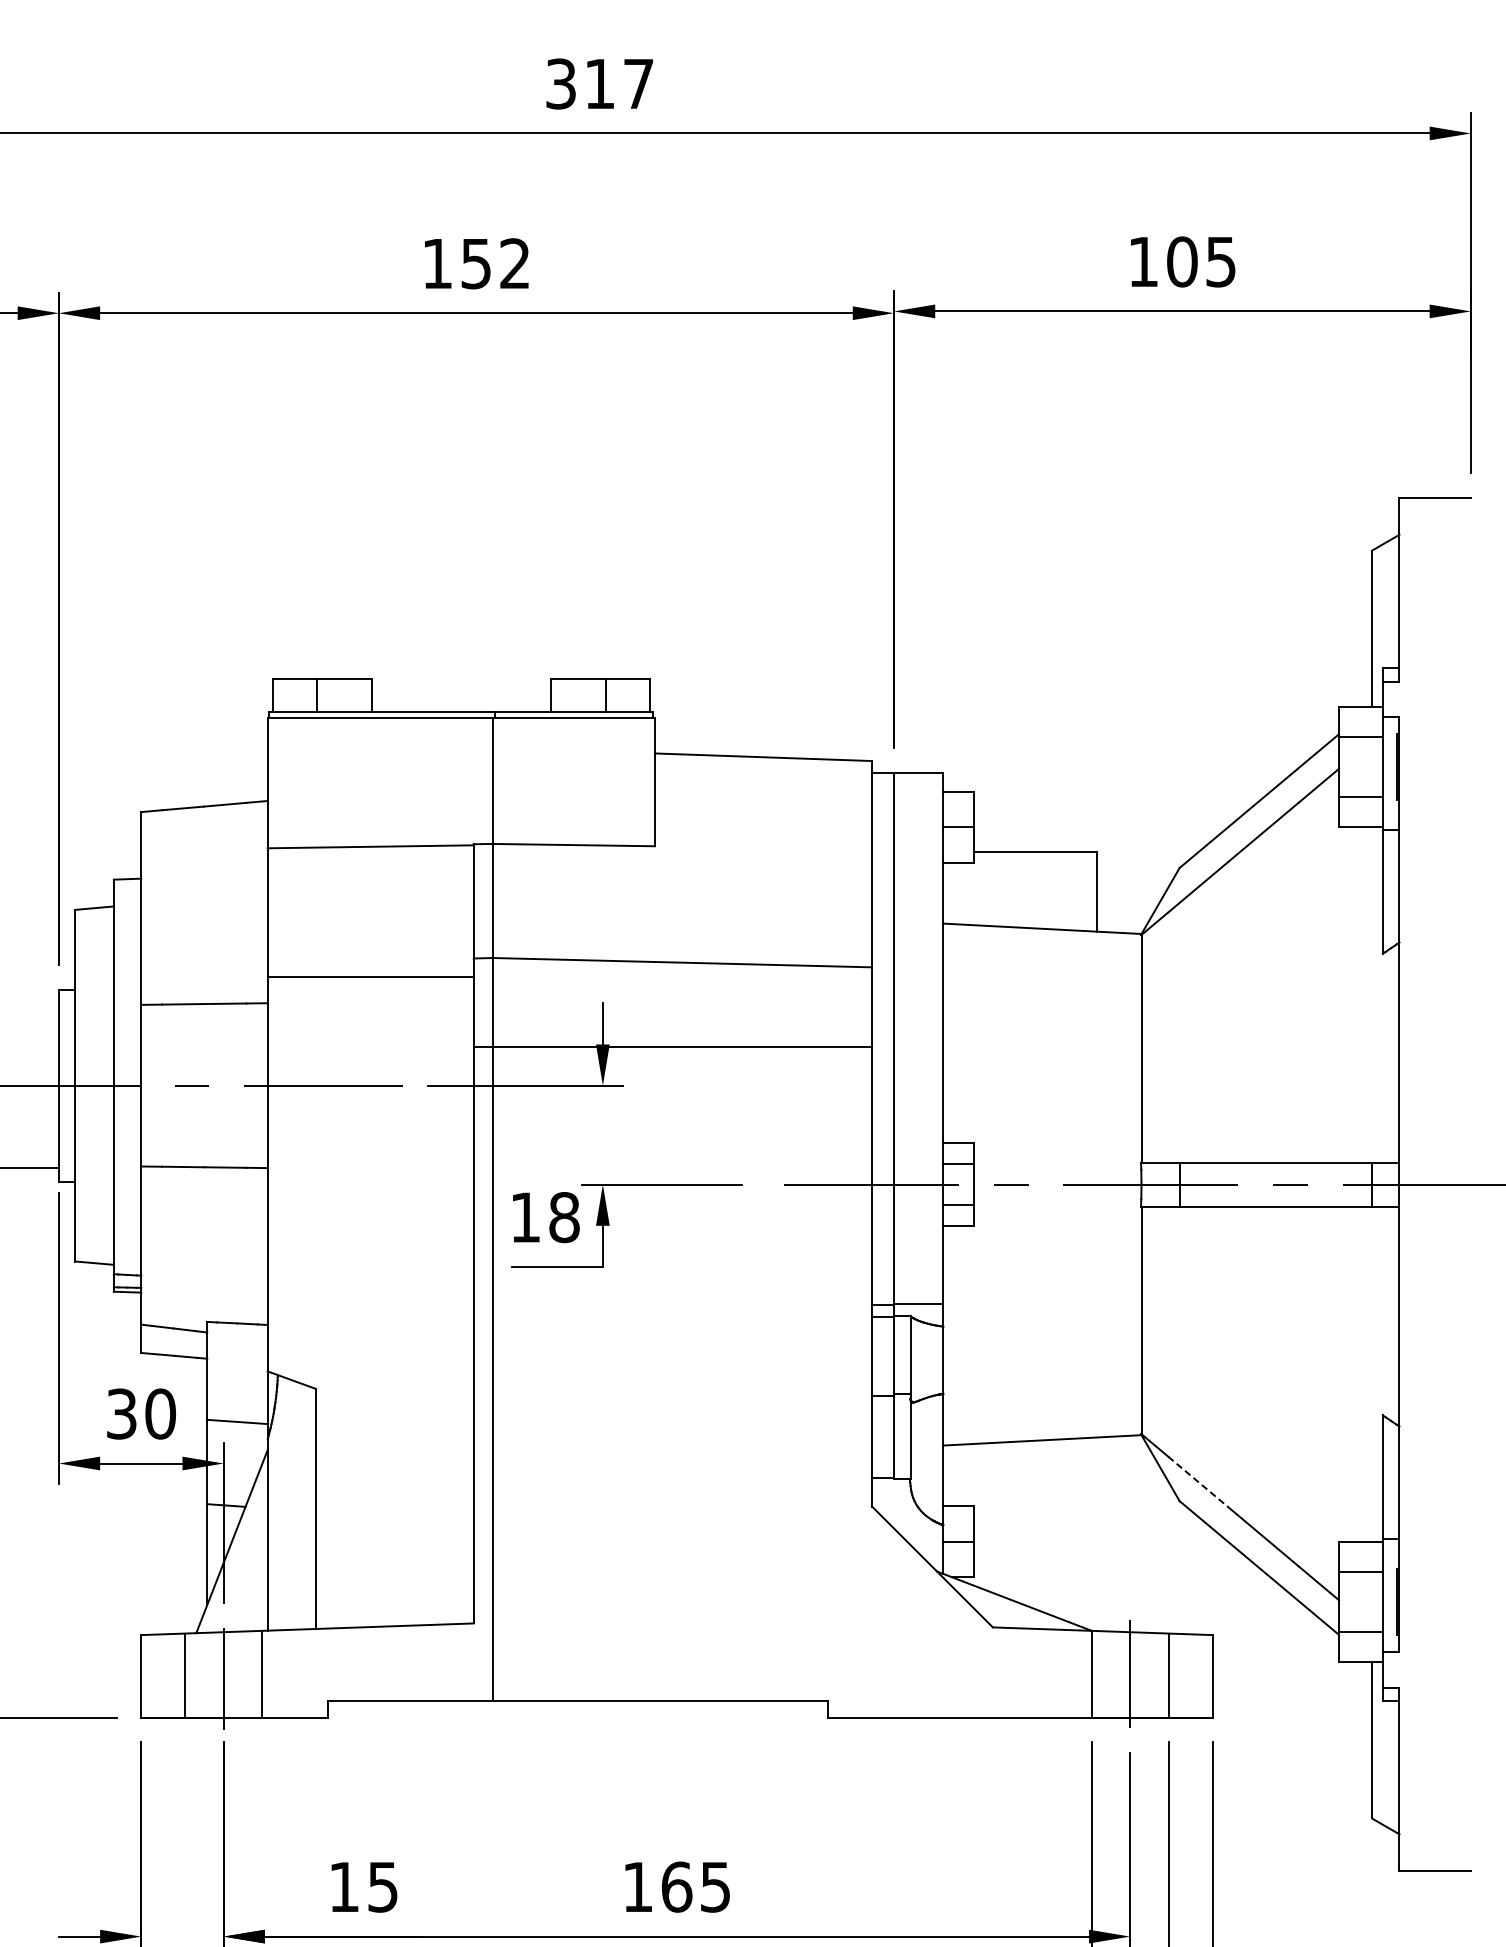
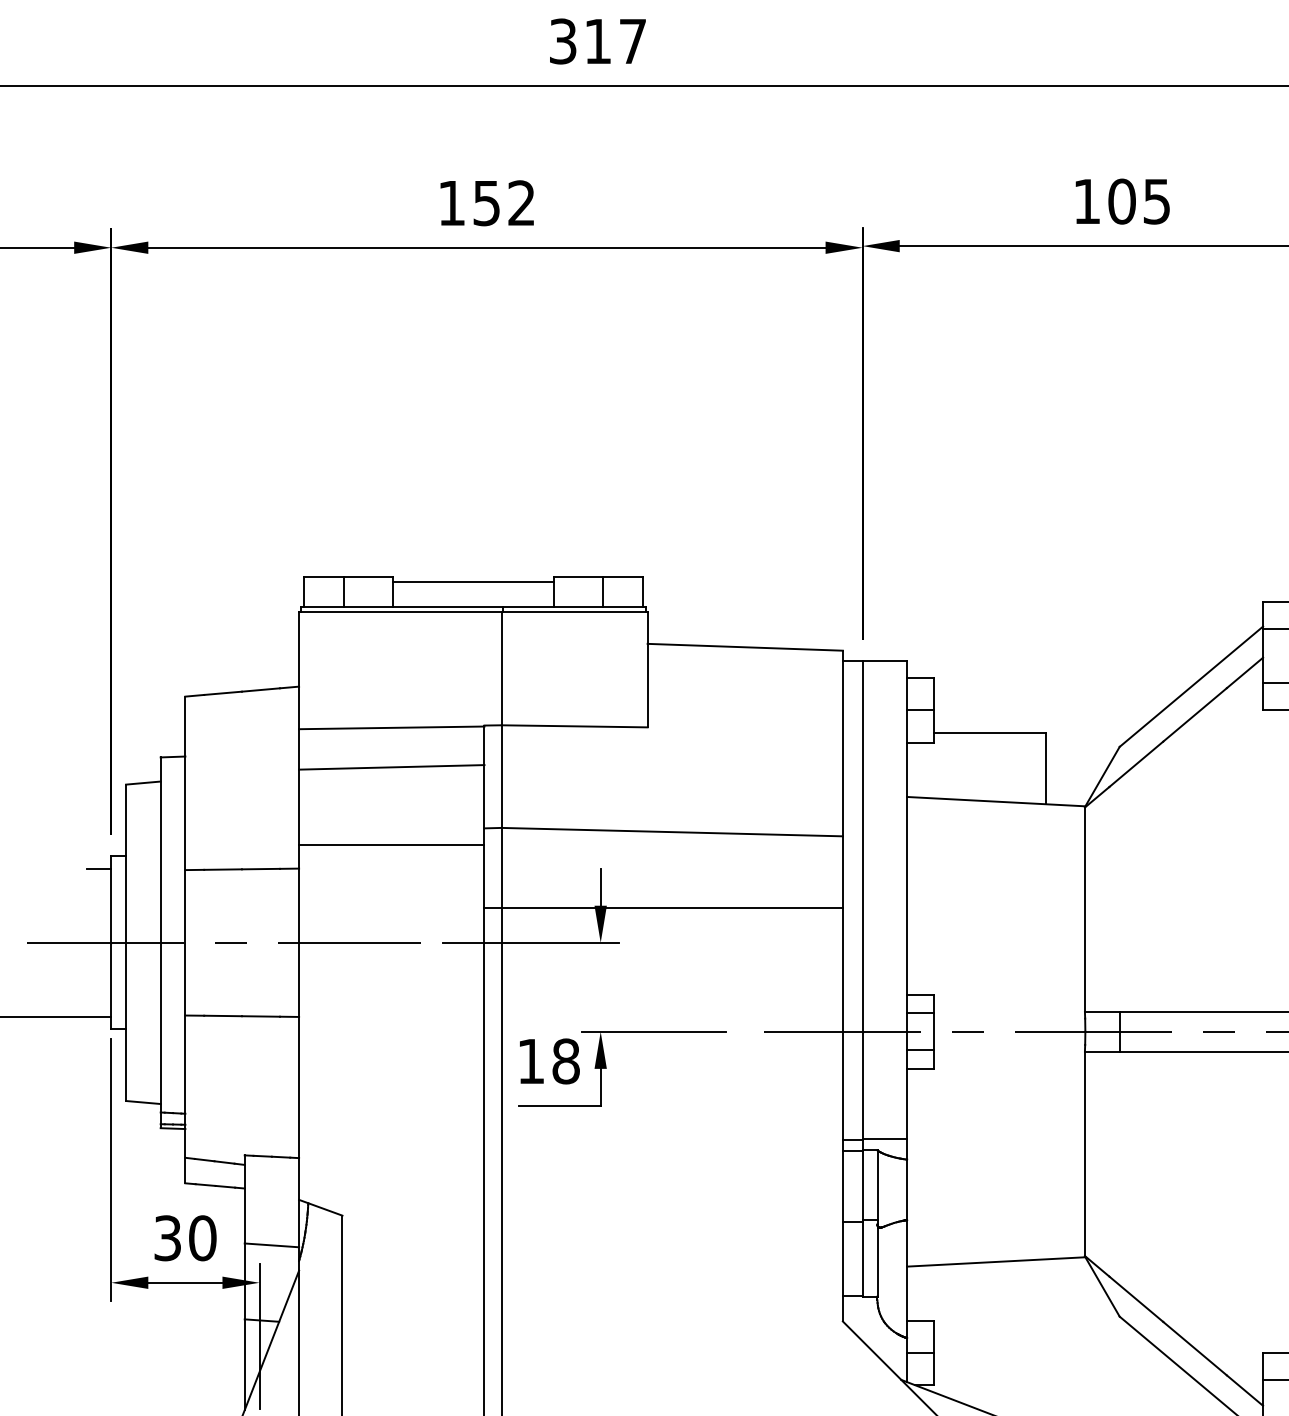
line: (461, 684) -> (473, 581), added
line: (370, 890) -> (391, 767), added
line: (44, 1003) -> (98, 868), added
line: (1198, 1482) -> (1136, 1299), dashed -> solid

